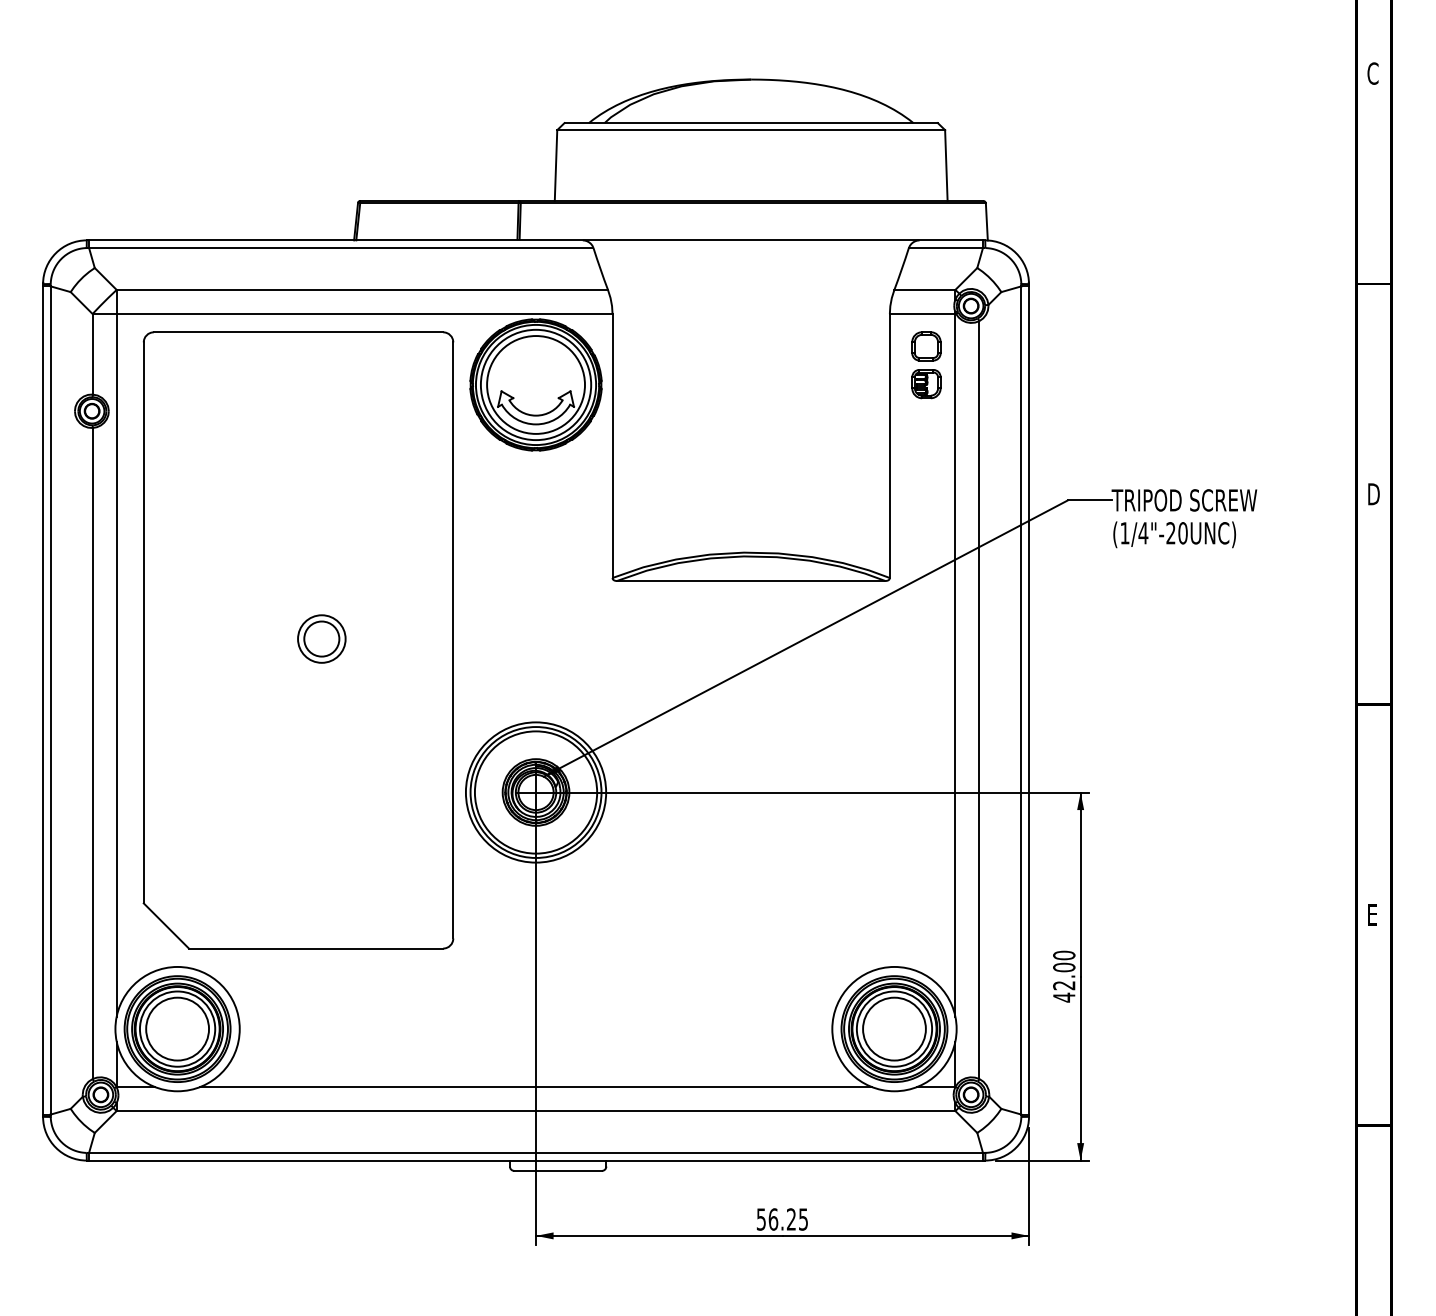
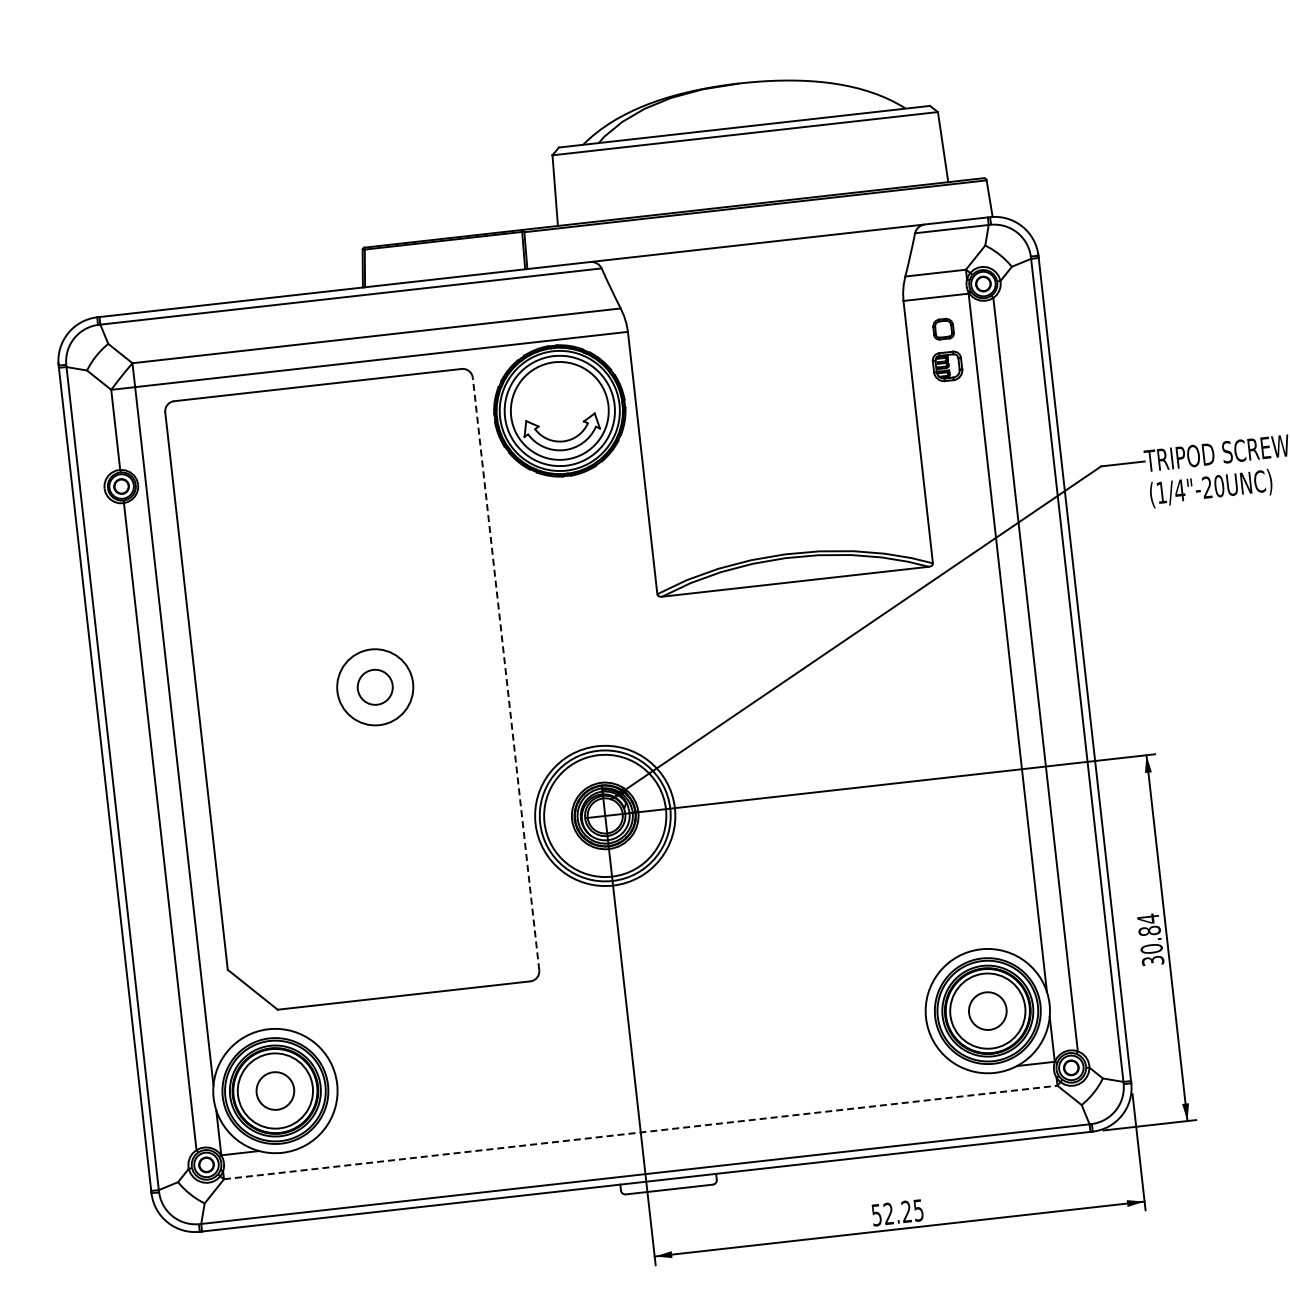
part: (926, 346) -> (943, 329), size x0.7
circle: (321, 638) -> (374, 686), size x1.6
line: (453, 639) -> (506, 673), solid -> dashed
text: (1064, 976) -> (1150, 939), 42.00 -> 30.84
circle: (177, 1028) -> (275, 1090), size x0.6
circle: (894, 1028) -> (987, 1010), size x0.6
line: (535, 1086) -> (637, 1108), removed
line: (536, 1111) -> (641, 1132), solid -> dashed
text: (773, 1219) -> (888, 1213), 56.25 -> 52.25

